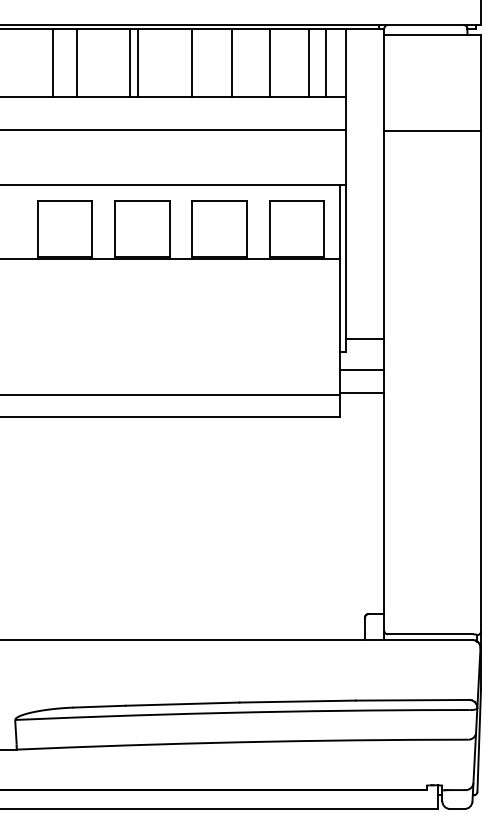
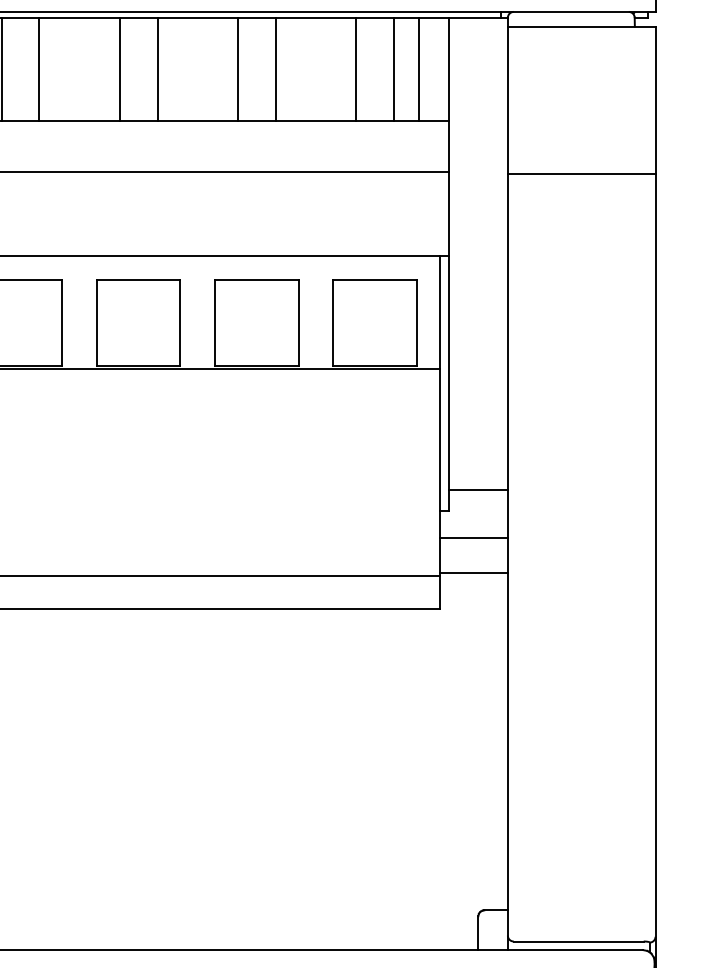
line: (137, 62) -> (157, 69), moved
line: (192, 62) -> (238, 69), moved
line: (269, 62) -> (355, 69), moved

